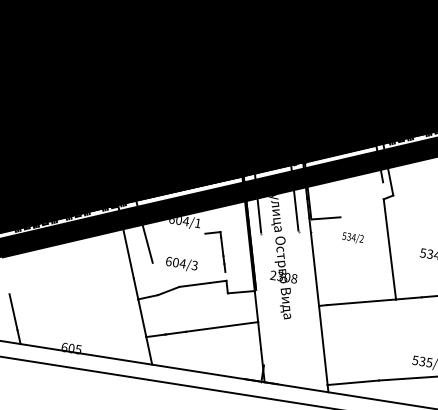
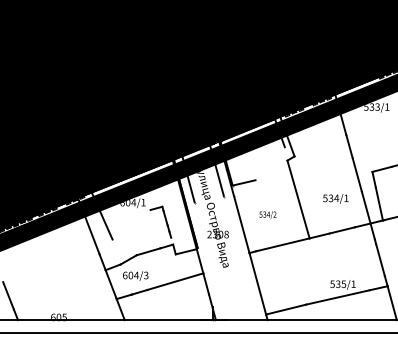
text: (352, 238) -> (267, 215), moved
text: (181, 263) -> (135, 275), moved

